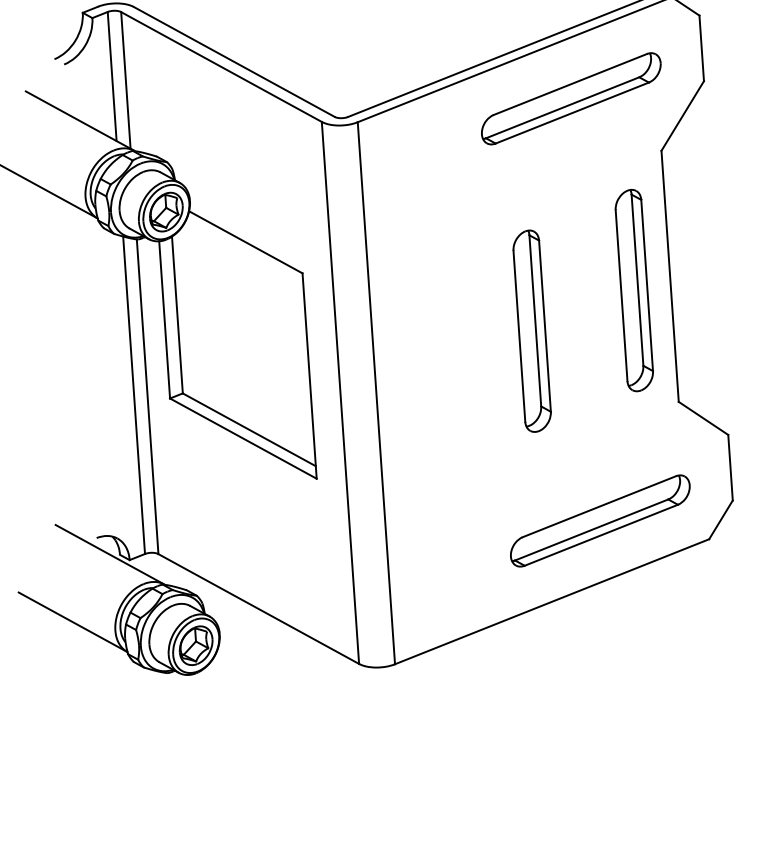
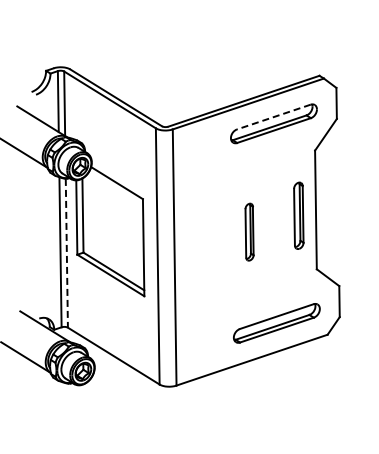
line: (569, 85) -> (273, 117), solid -> dashed
part: (633, 290) -> (298, 215), size x0.7
part: (531, 329) -> (249, 231), size x0.6
line: (146, 397) -> (66, 253), solid -> dashed

